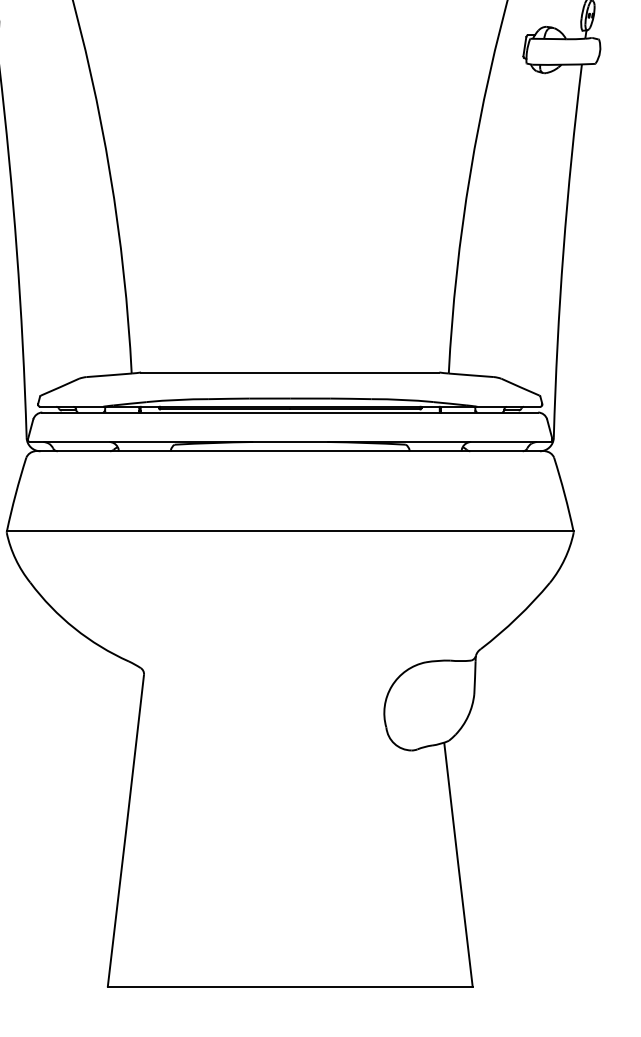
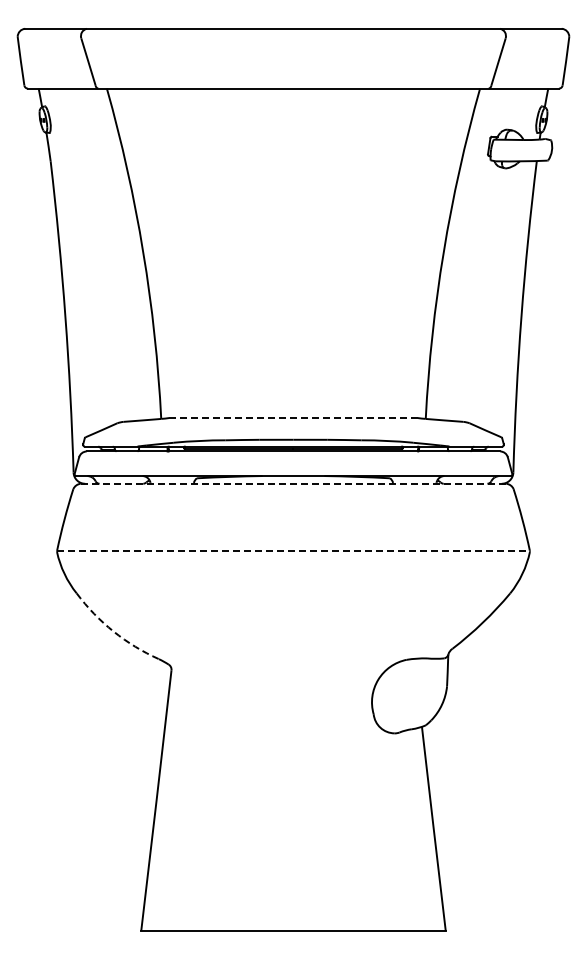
line: (291, 373) -> (294, 418), solid -> dashed
line: (290, 450) -> (293, 483), solid -> dashed
line: (290, 531) -> (293, 550), solid -> dashed
arc: (74, 628) -> (113, 631), solid -> dashed

